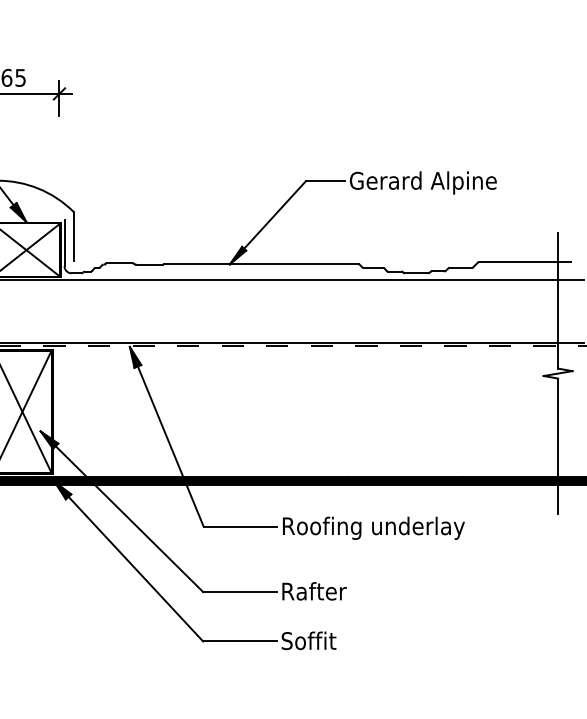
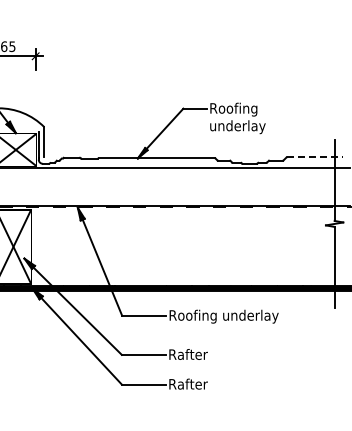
text: (422, 197) -> (253, 118), Gerard Alpine -> Roofing underlay
line: (524, 262) -> (314, 157), solid -> dashed
text: (314, 639) -> (188, 383), Soffit -> Rafter

